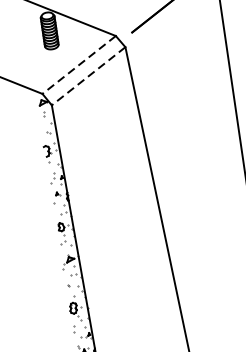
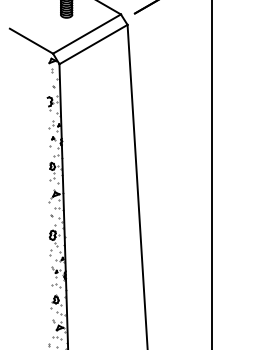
line: (78, 65) -> (86, 34), dashed -> solid
line: (88, 76) -> (93, 44), dashed -> solid

